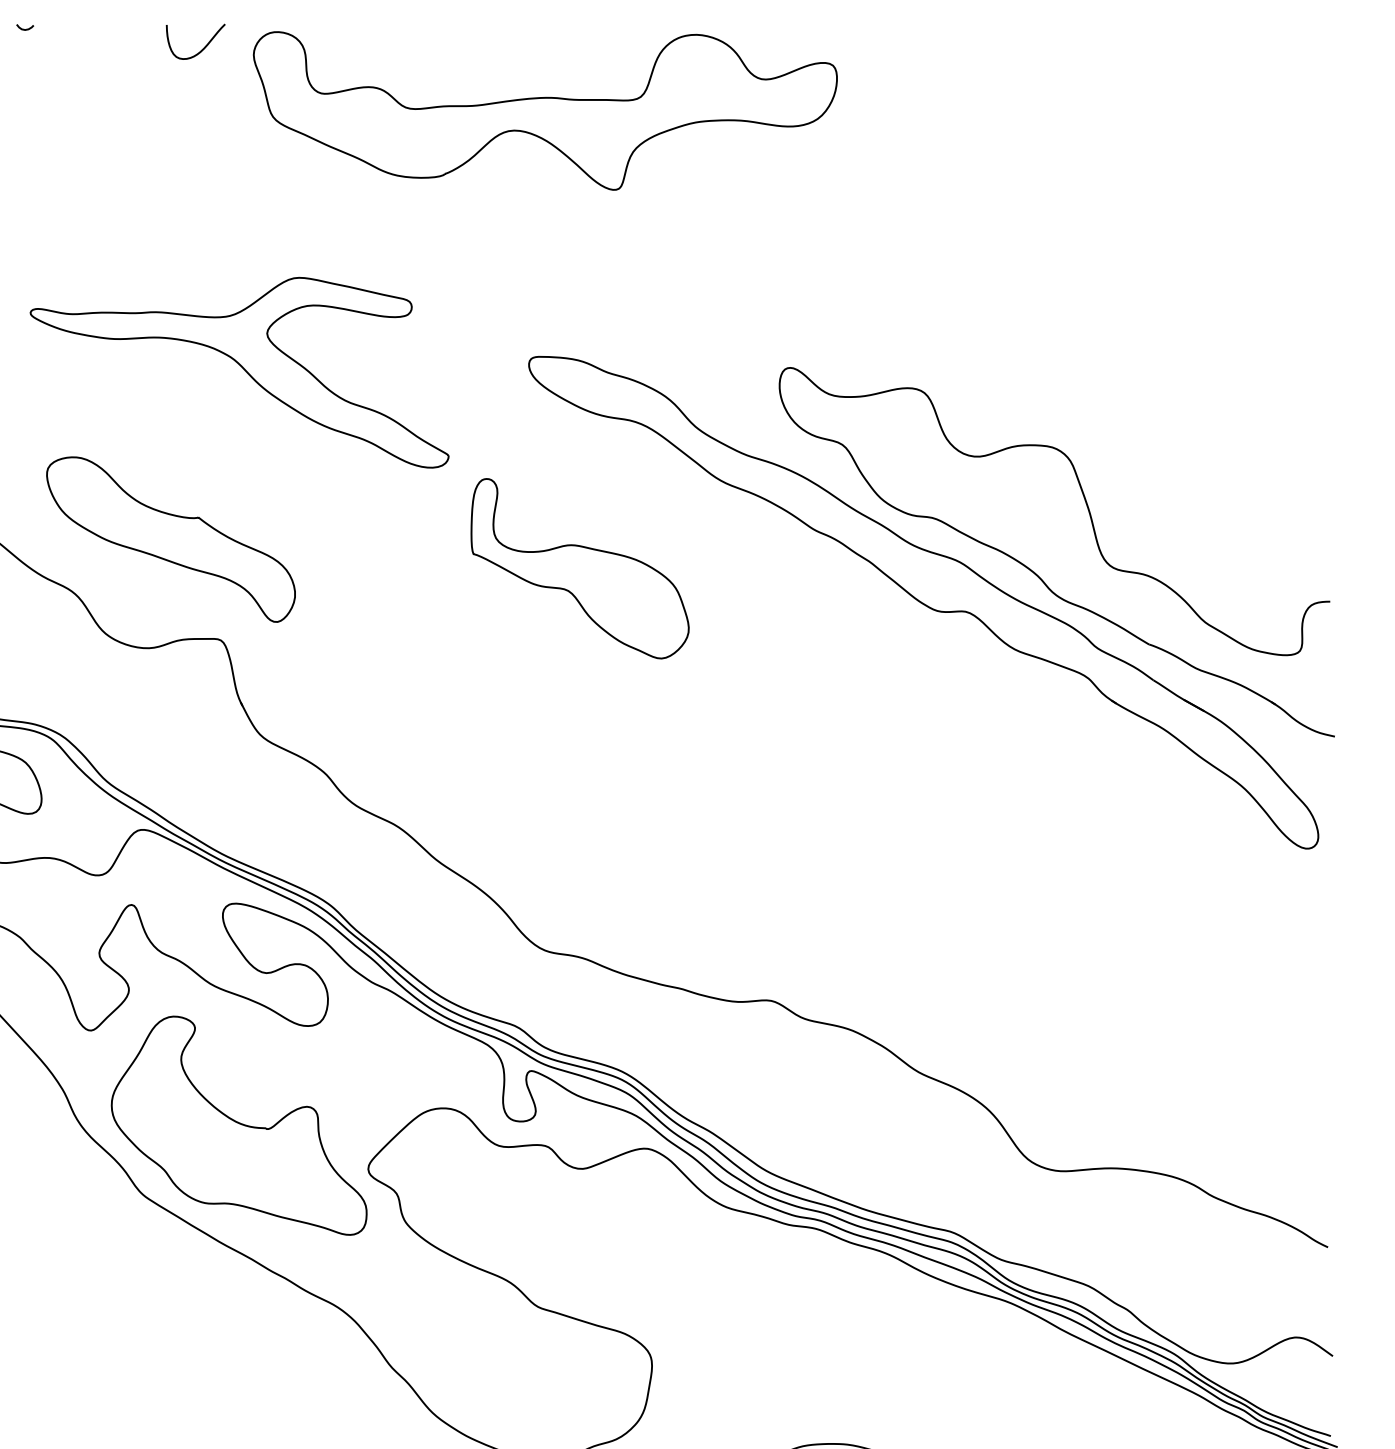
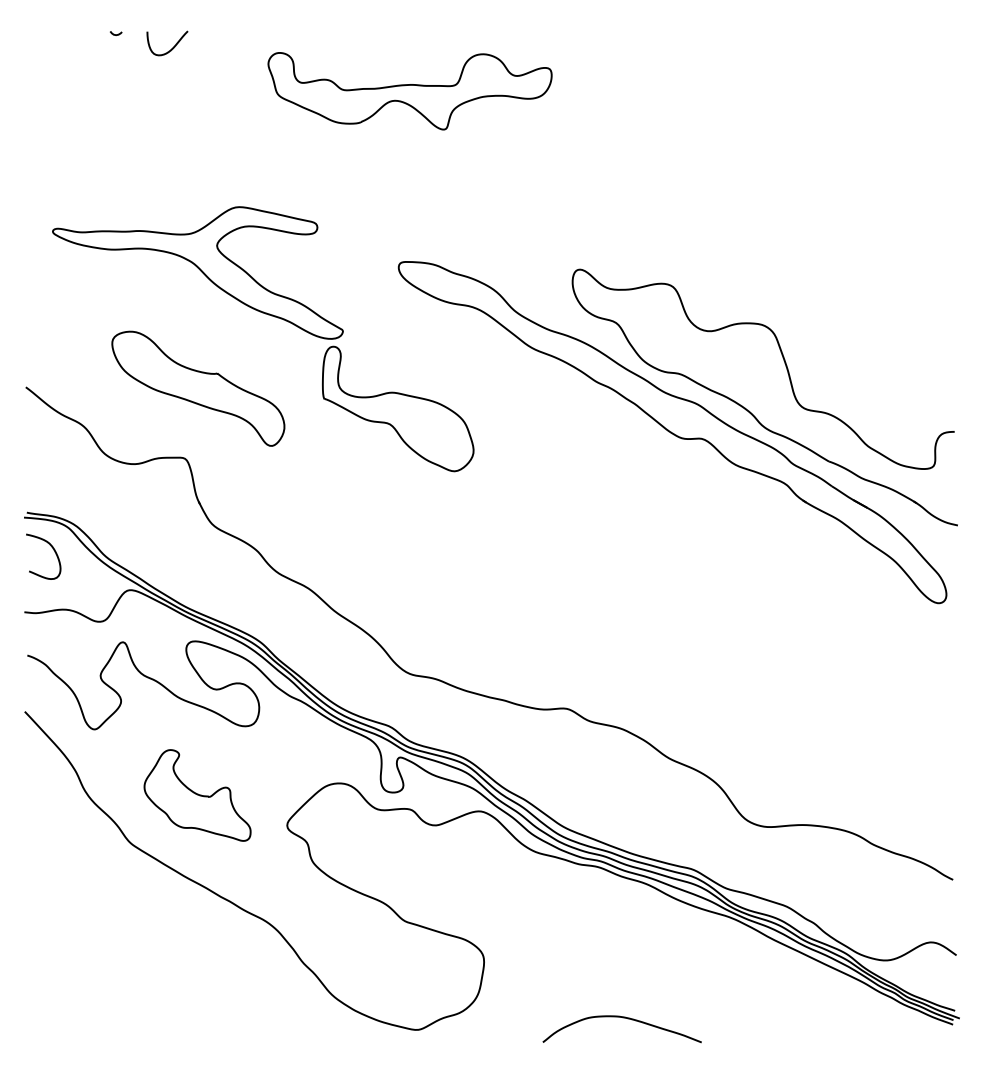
curve: (25, 29) -> (116, 34), moved
part: (544, 109) -> (409, 90), size x0.7
part: (171, 539) -> (198, 388), moved
part: (580, 568) -> (398, 408), moved
part: (238, 1125) -> (197, 795), size x0.6

